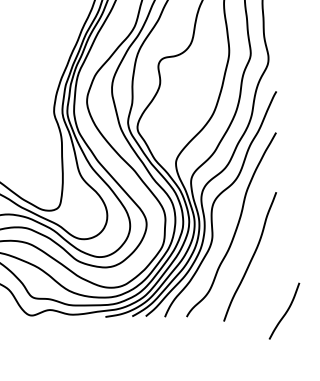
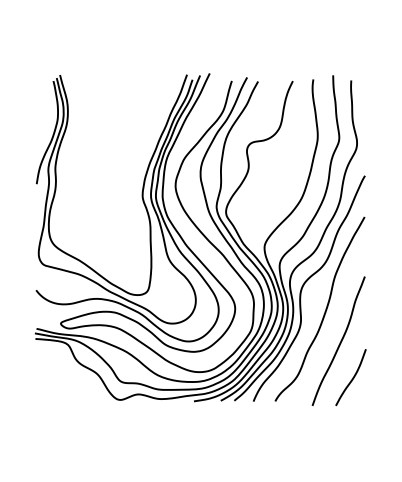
curve: (285, 311) -> (352, 377), moved

